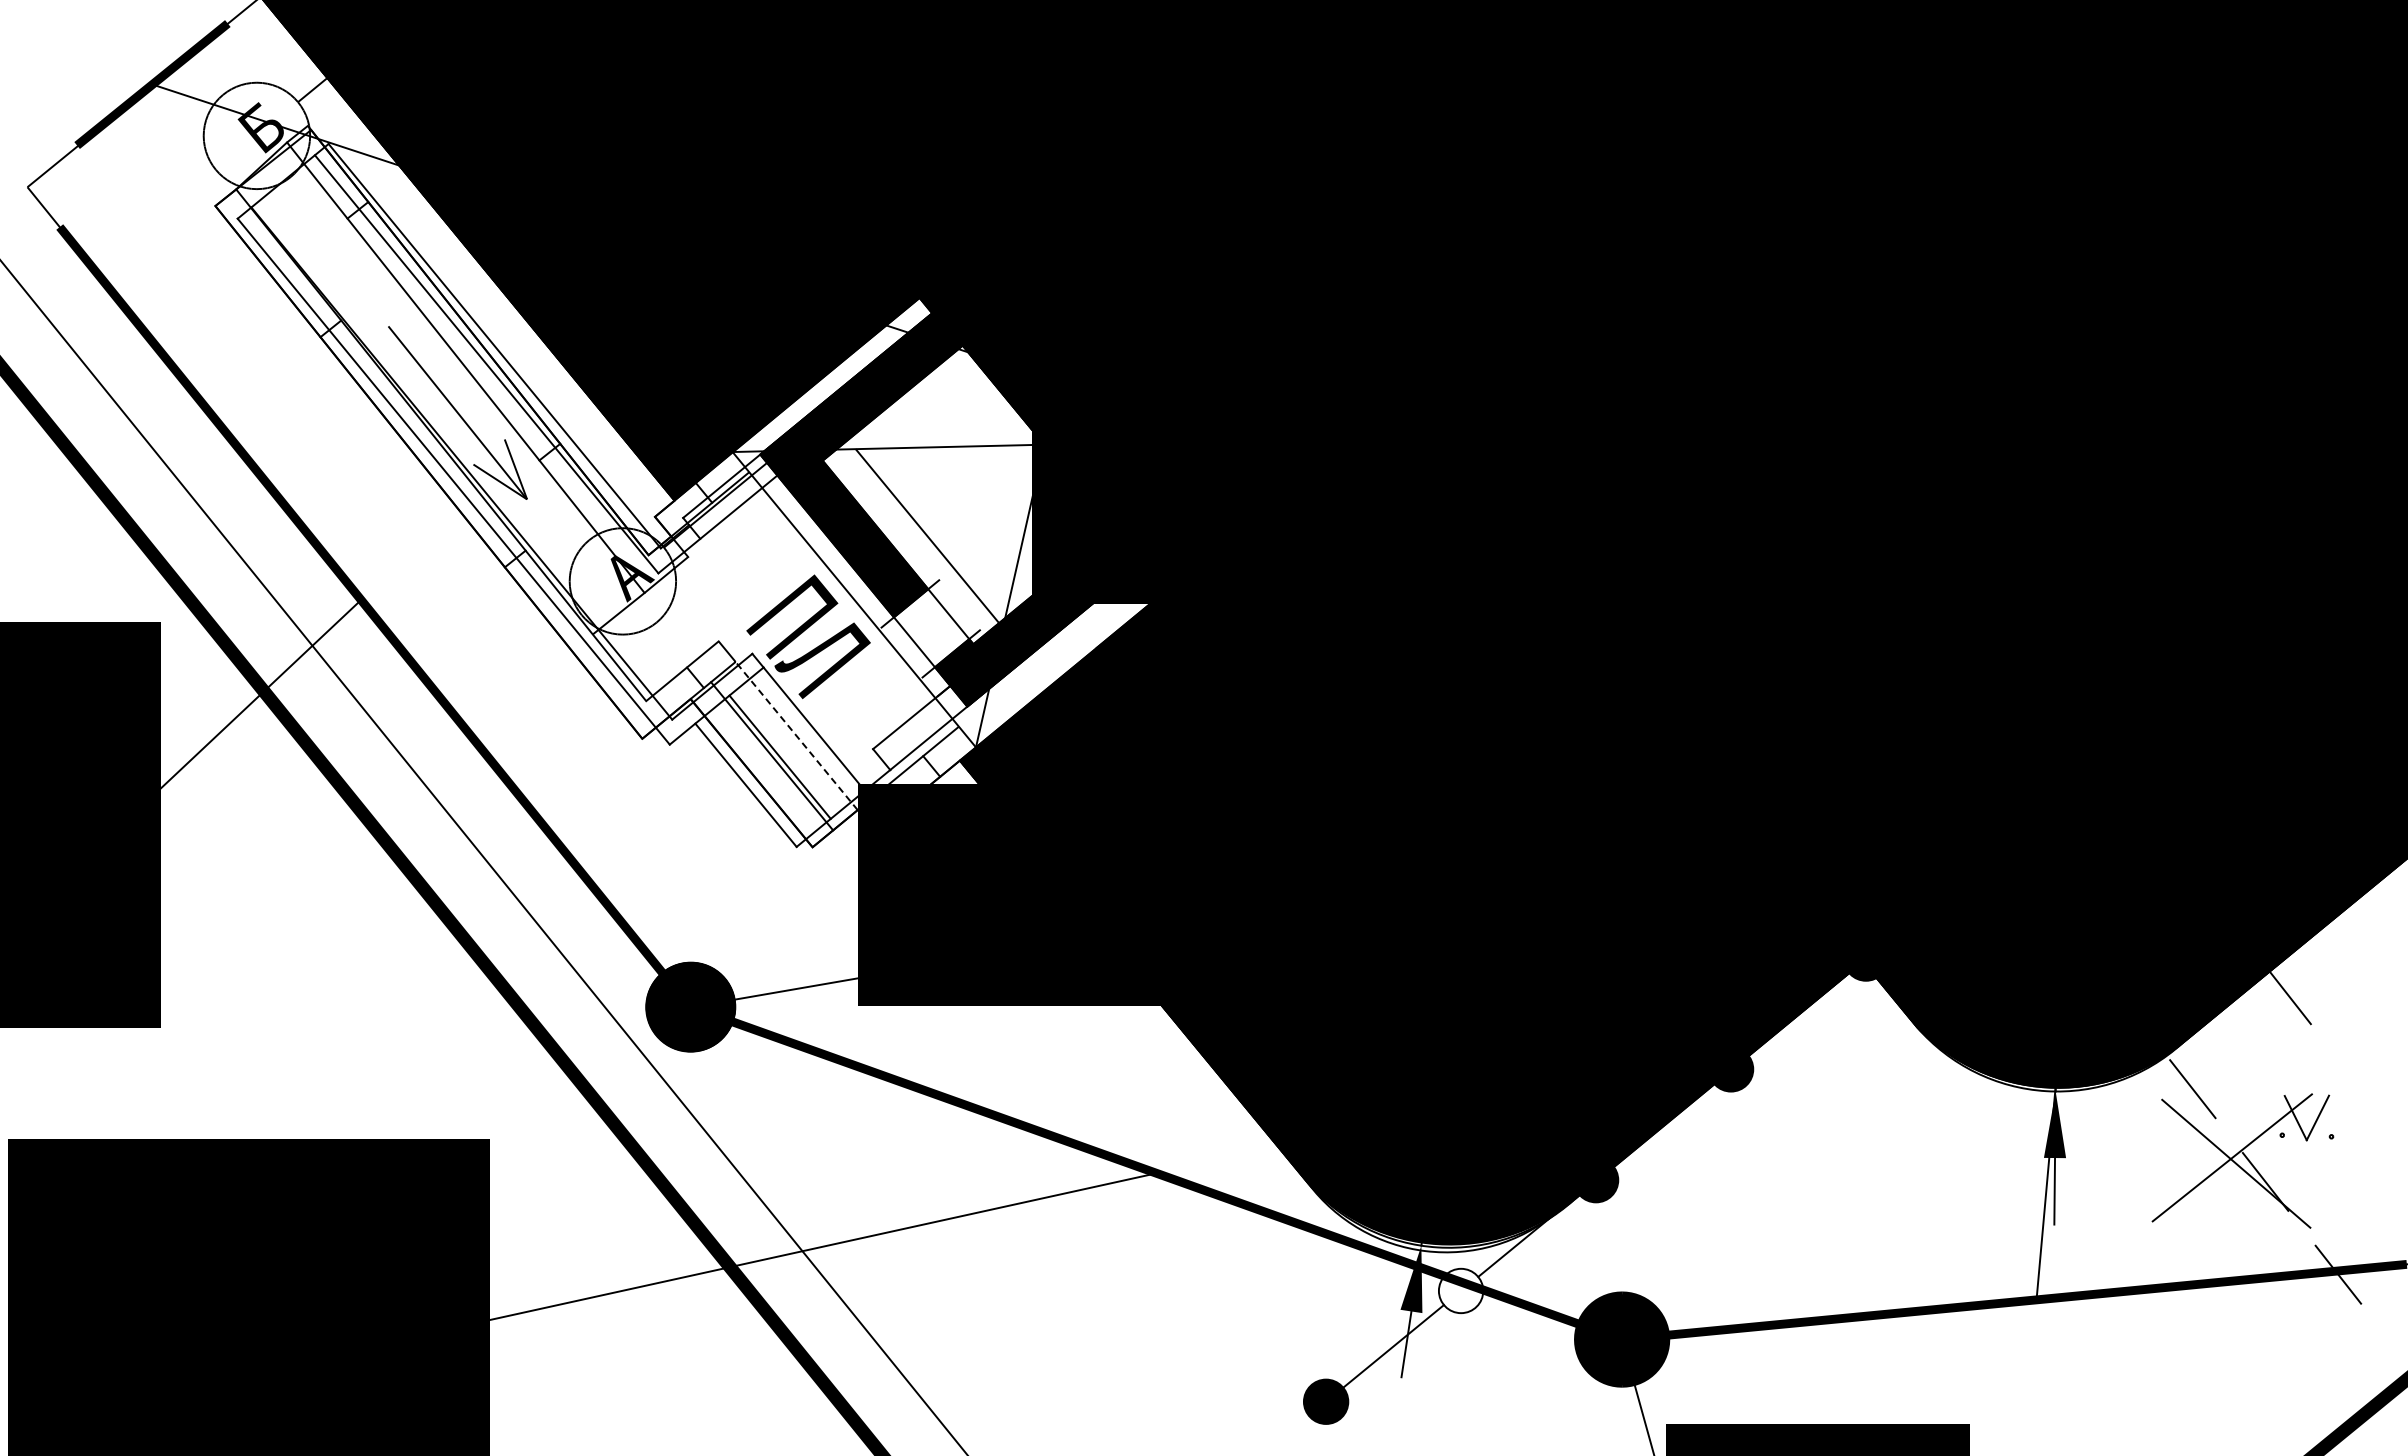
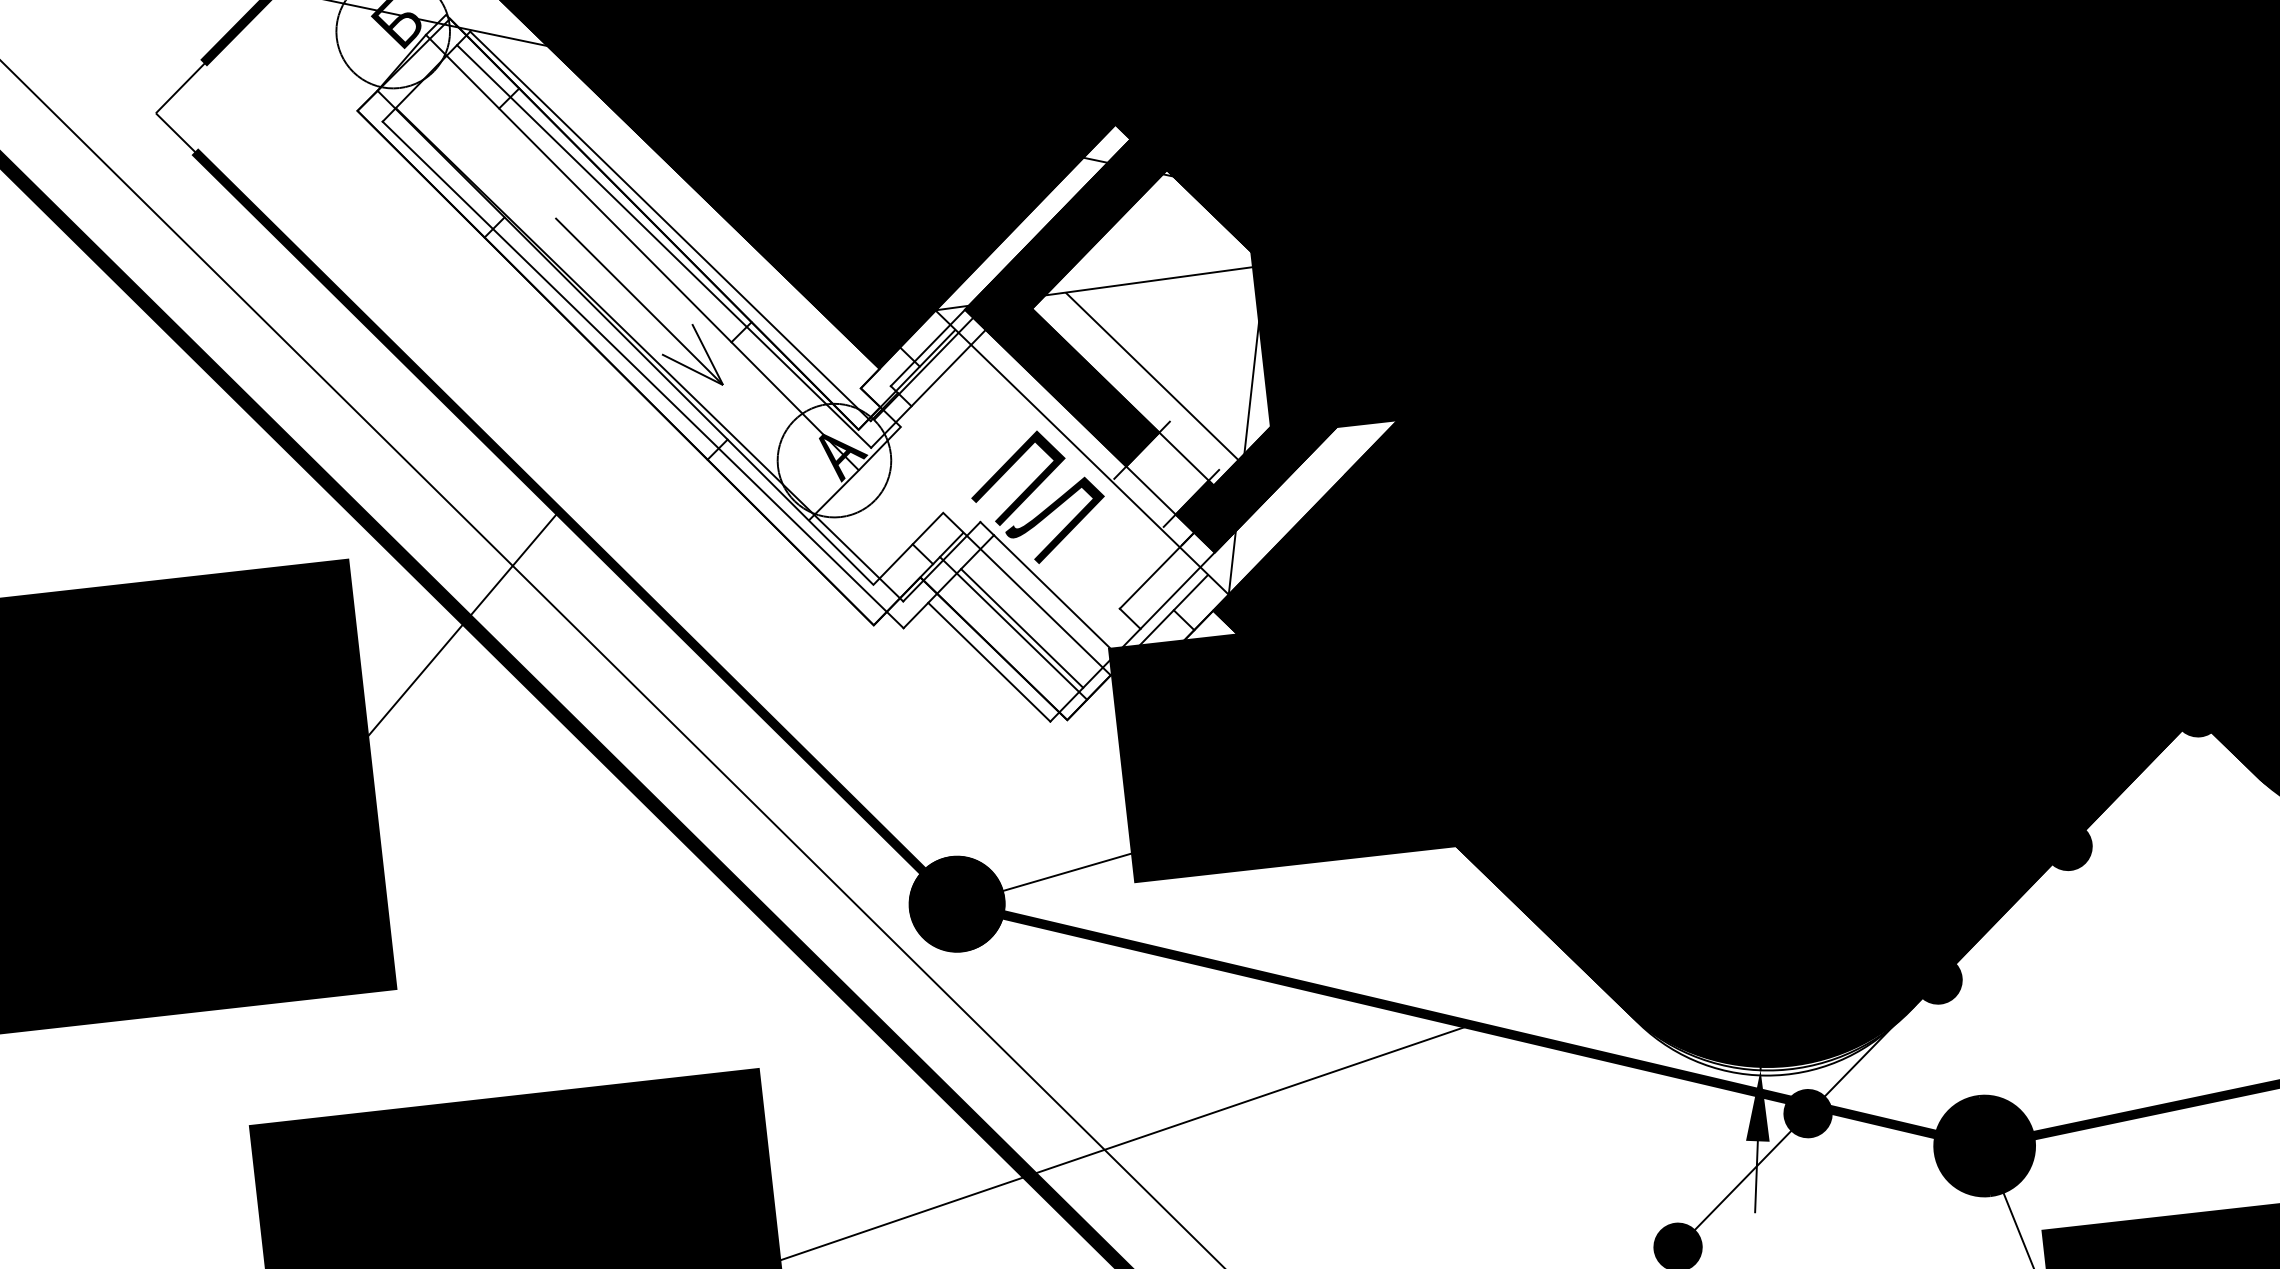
line: (796, 736) -> (1037, 604), dashed -> solid
fill: (1460, 1290) -> (1807, 1113), added

